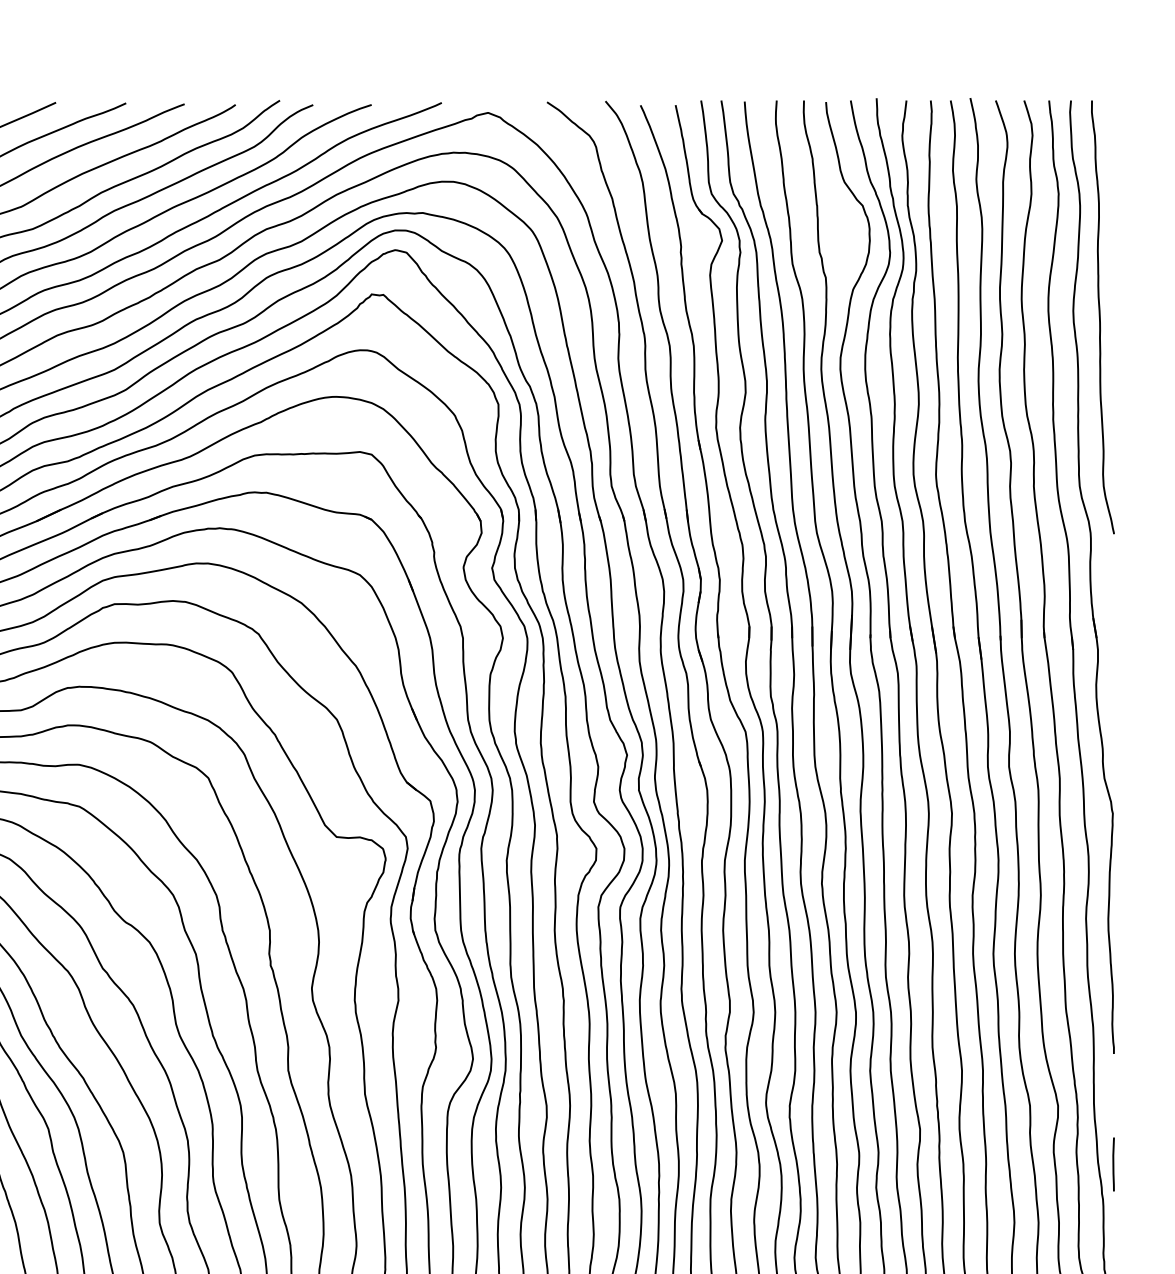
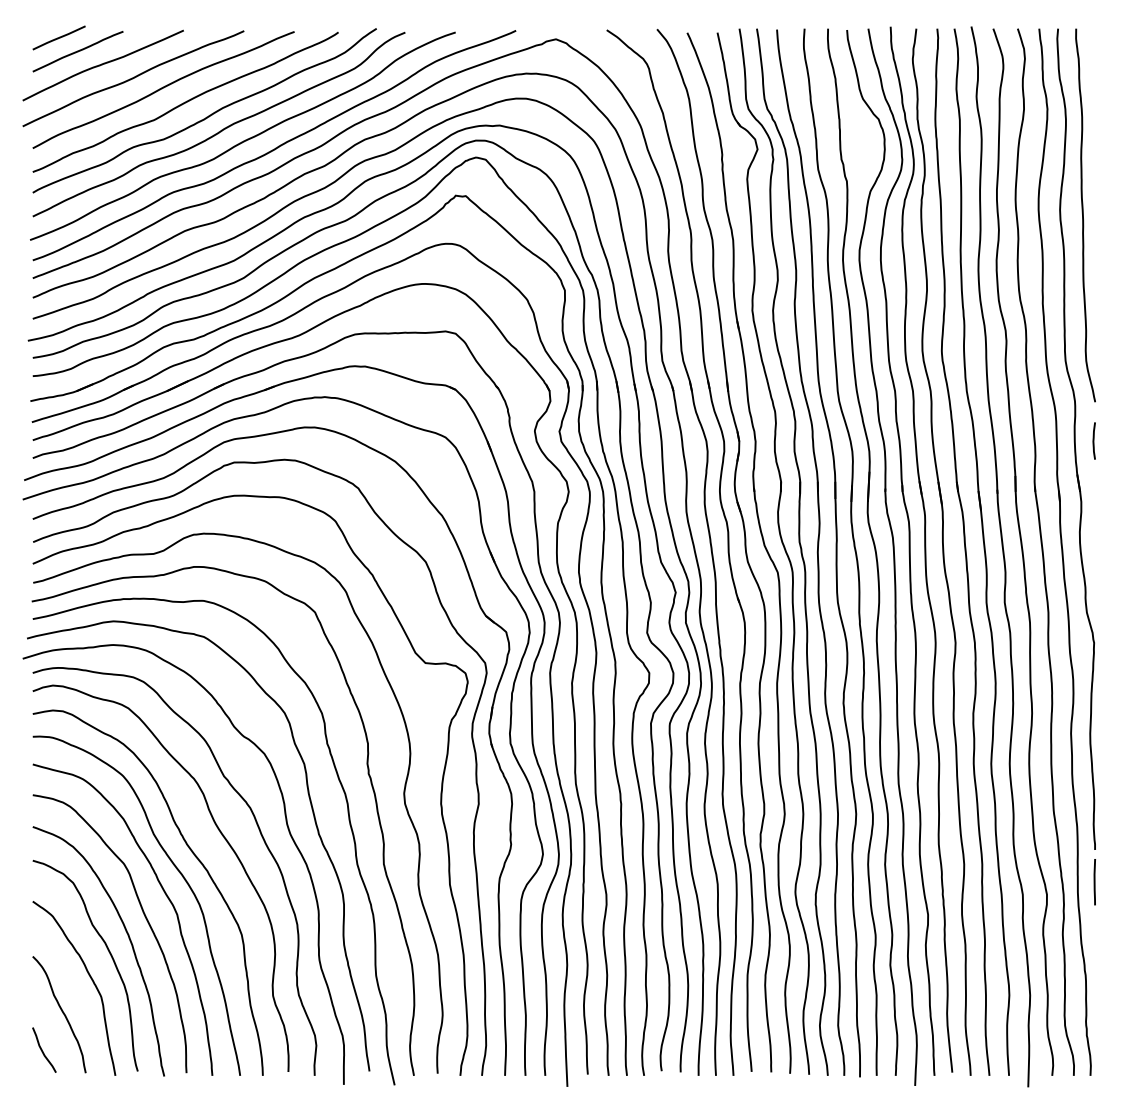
line: (1112, 578) -> (1093, 440), added
line: (1113, 1164) -> (1094, 882), moved

